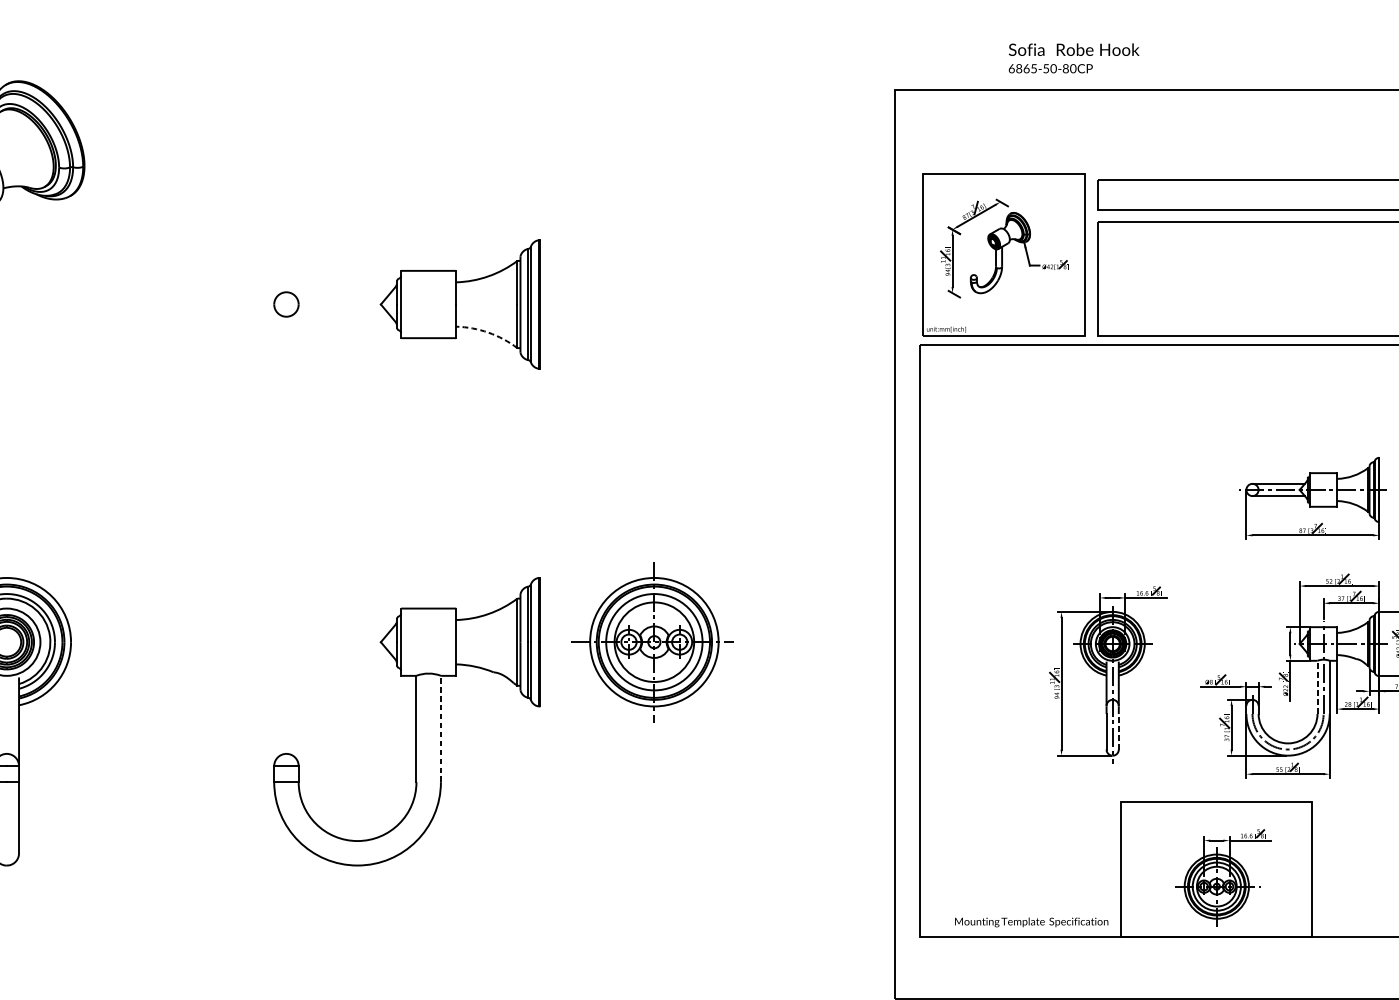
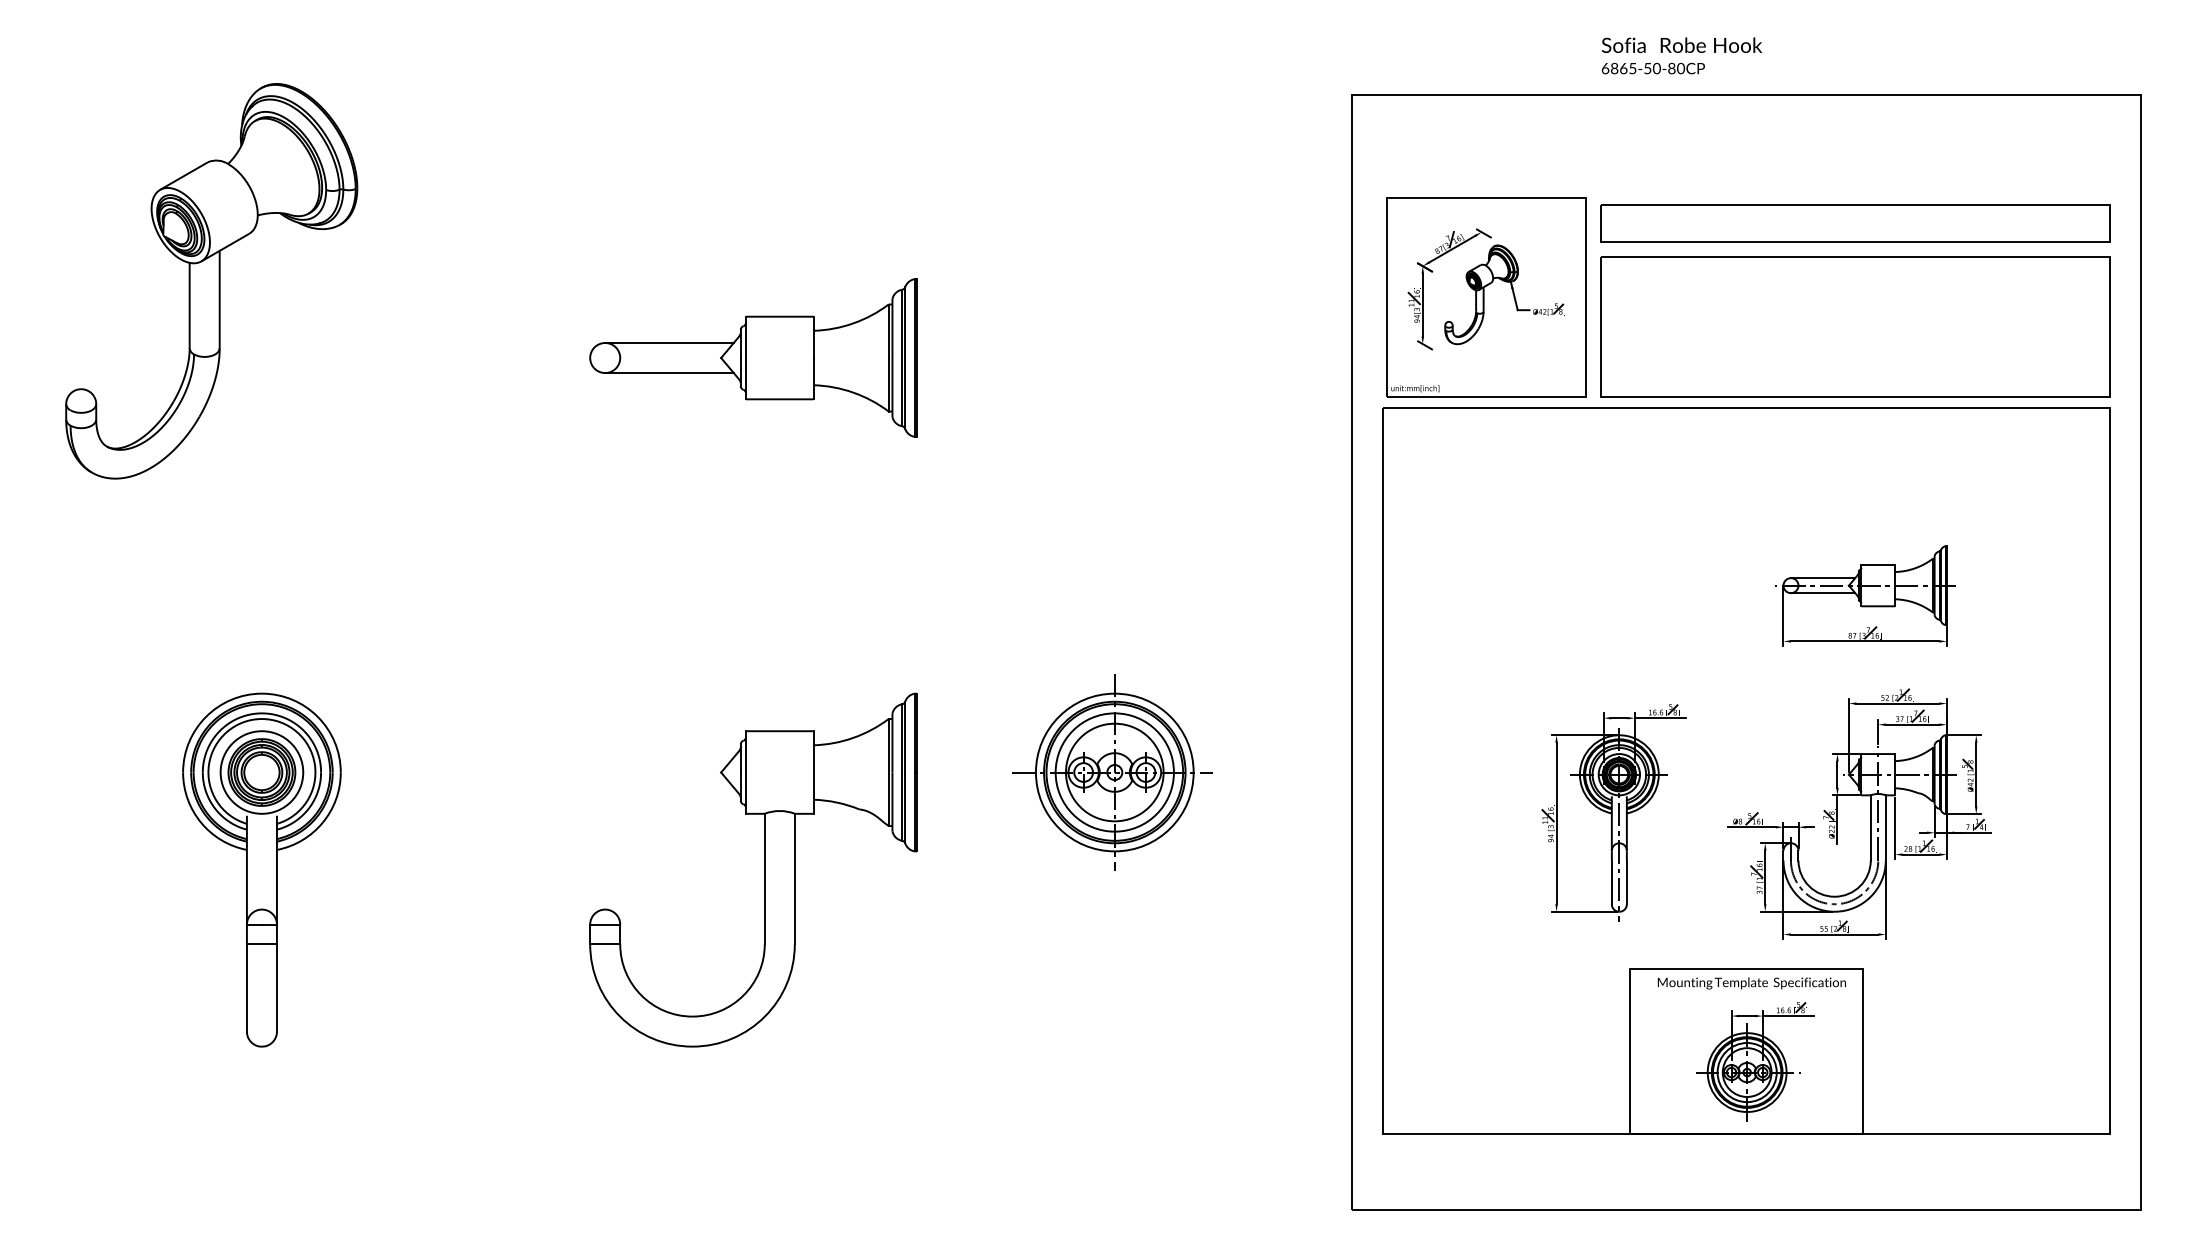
text: (1073, 58) -> (1681, 55), moved
line: (338, 292) -> (669, 343), added
line: (338, 317) -> (669, 373), added
arc: (488, 332) -> (853, 392), dashed -> solid
part: (652, 642) -> (1112, 772), moved
line: (1317, 687) -> (1870, 827), dashed -> solid
line: (440, 728) -> (794, 878), dashed -> solid
line: (1118, 731) -> (1626, 882), dashed -> solid
text: (1031, 922) -> (1751, 983), moved

